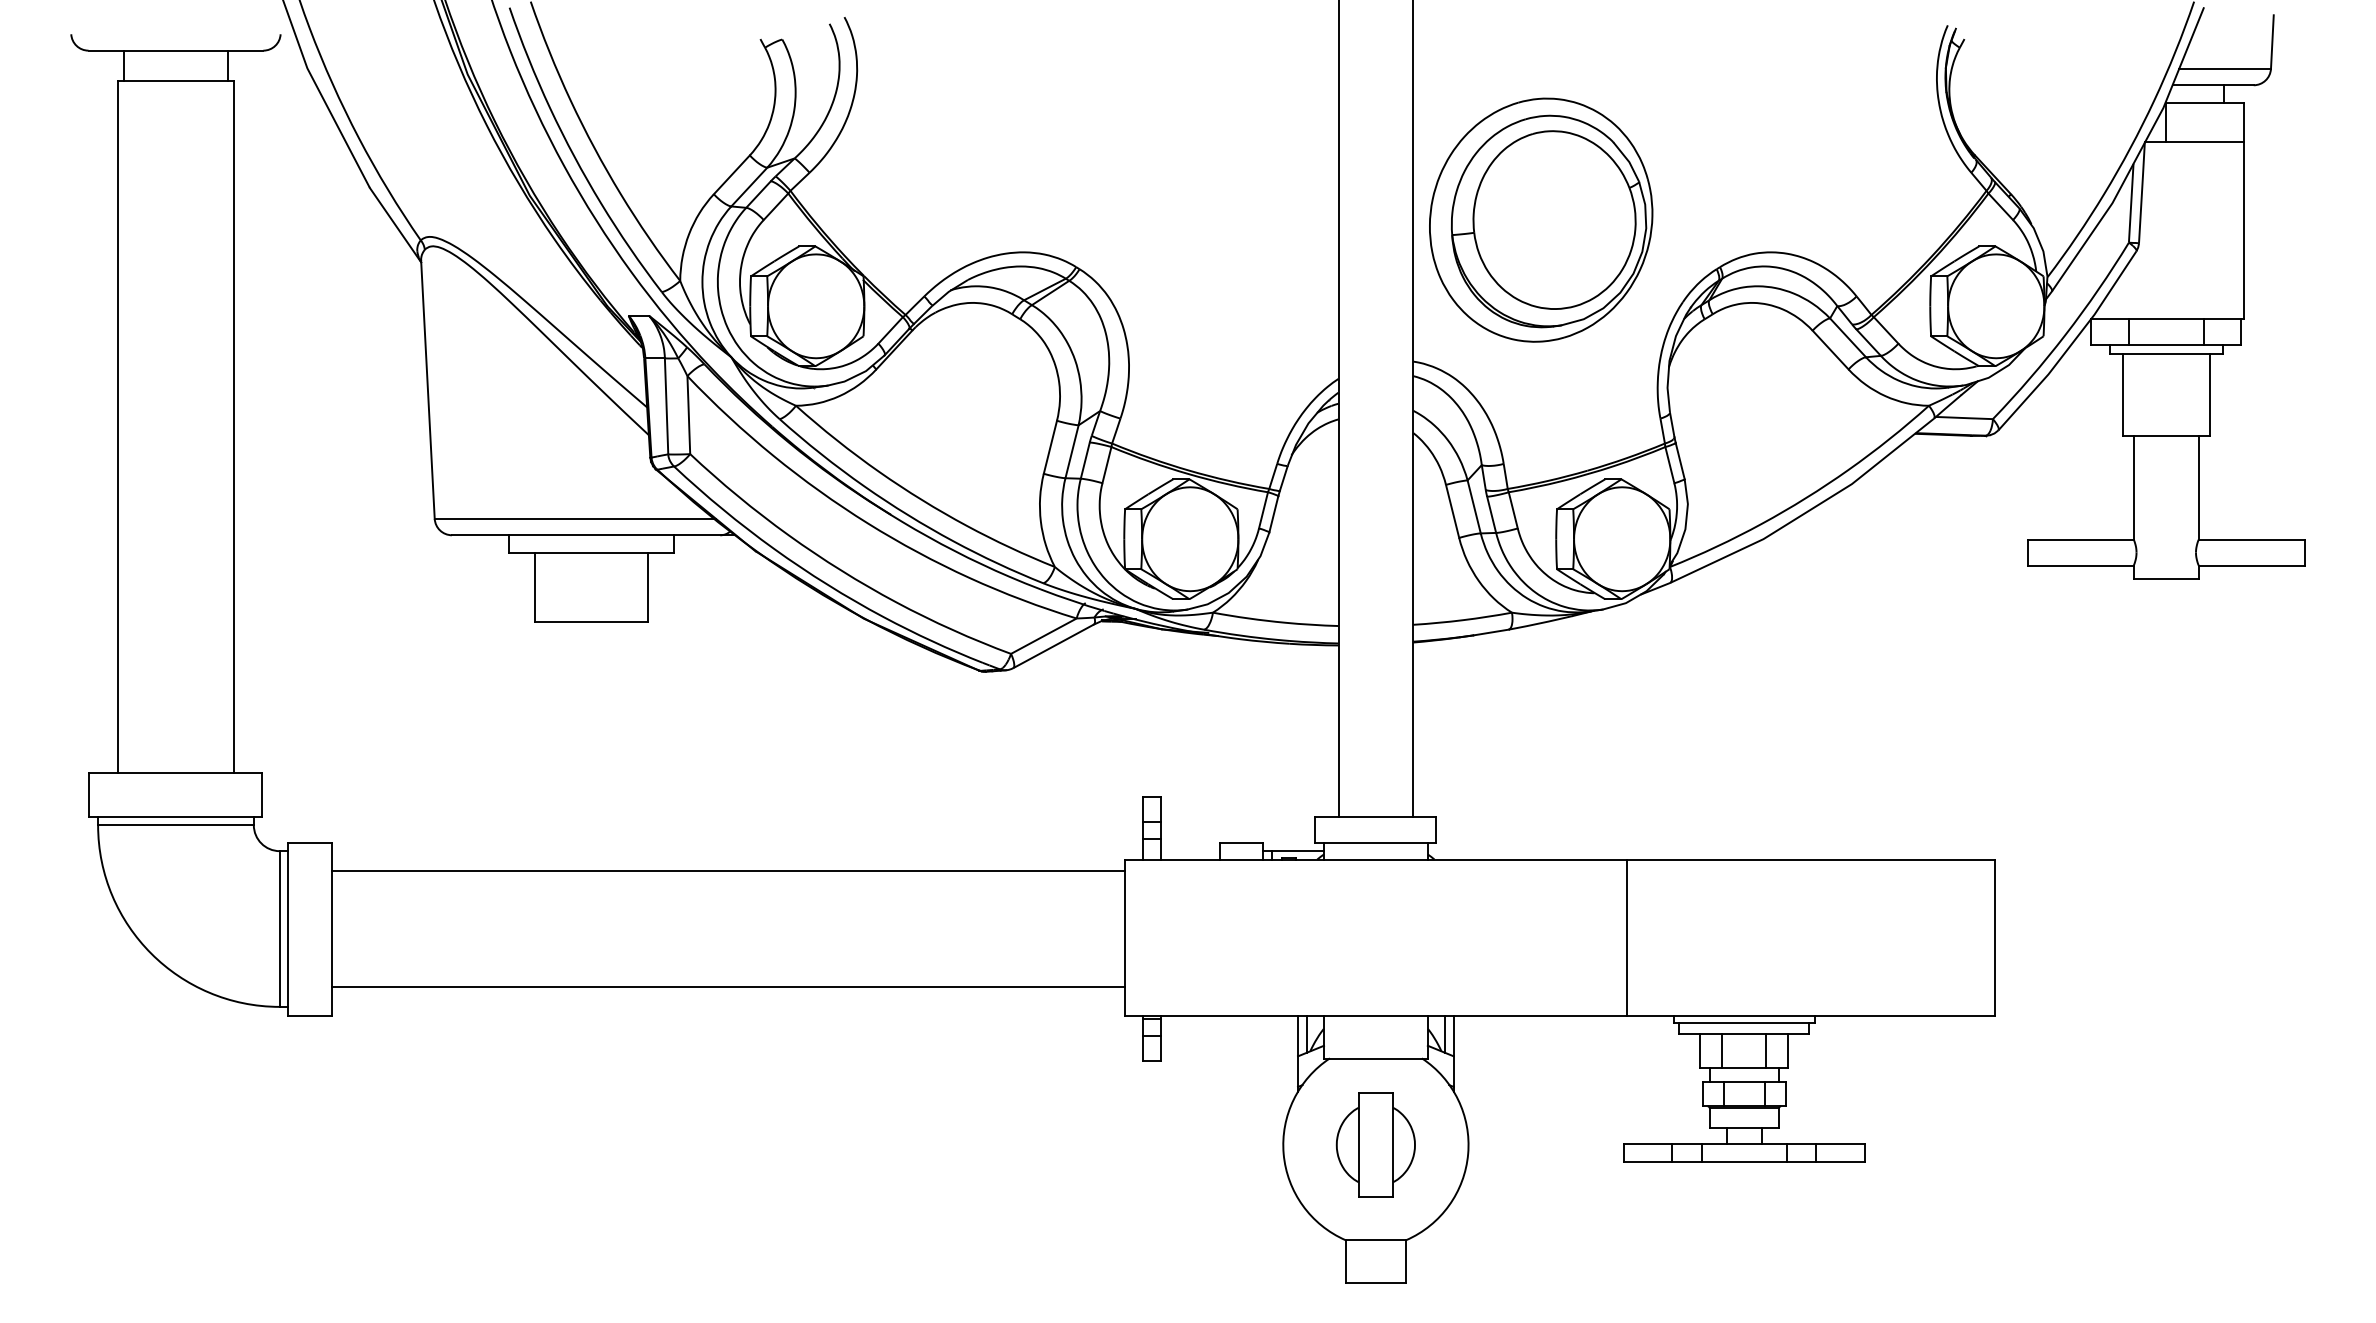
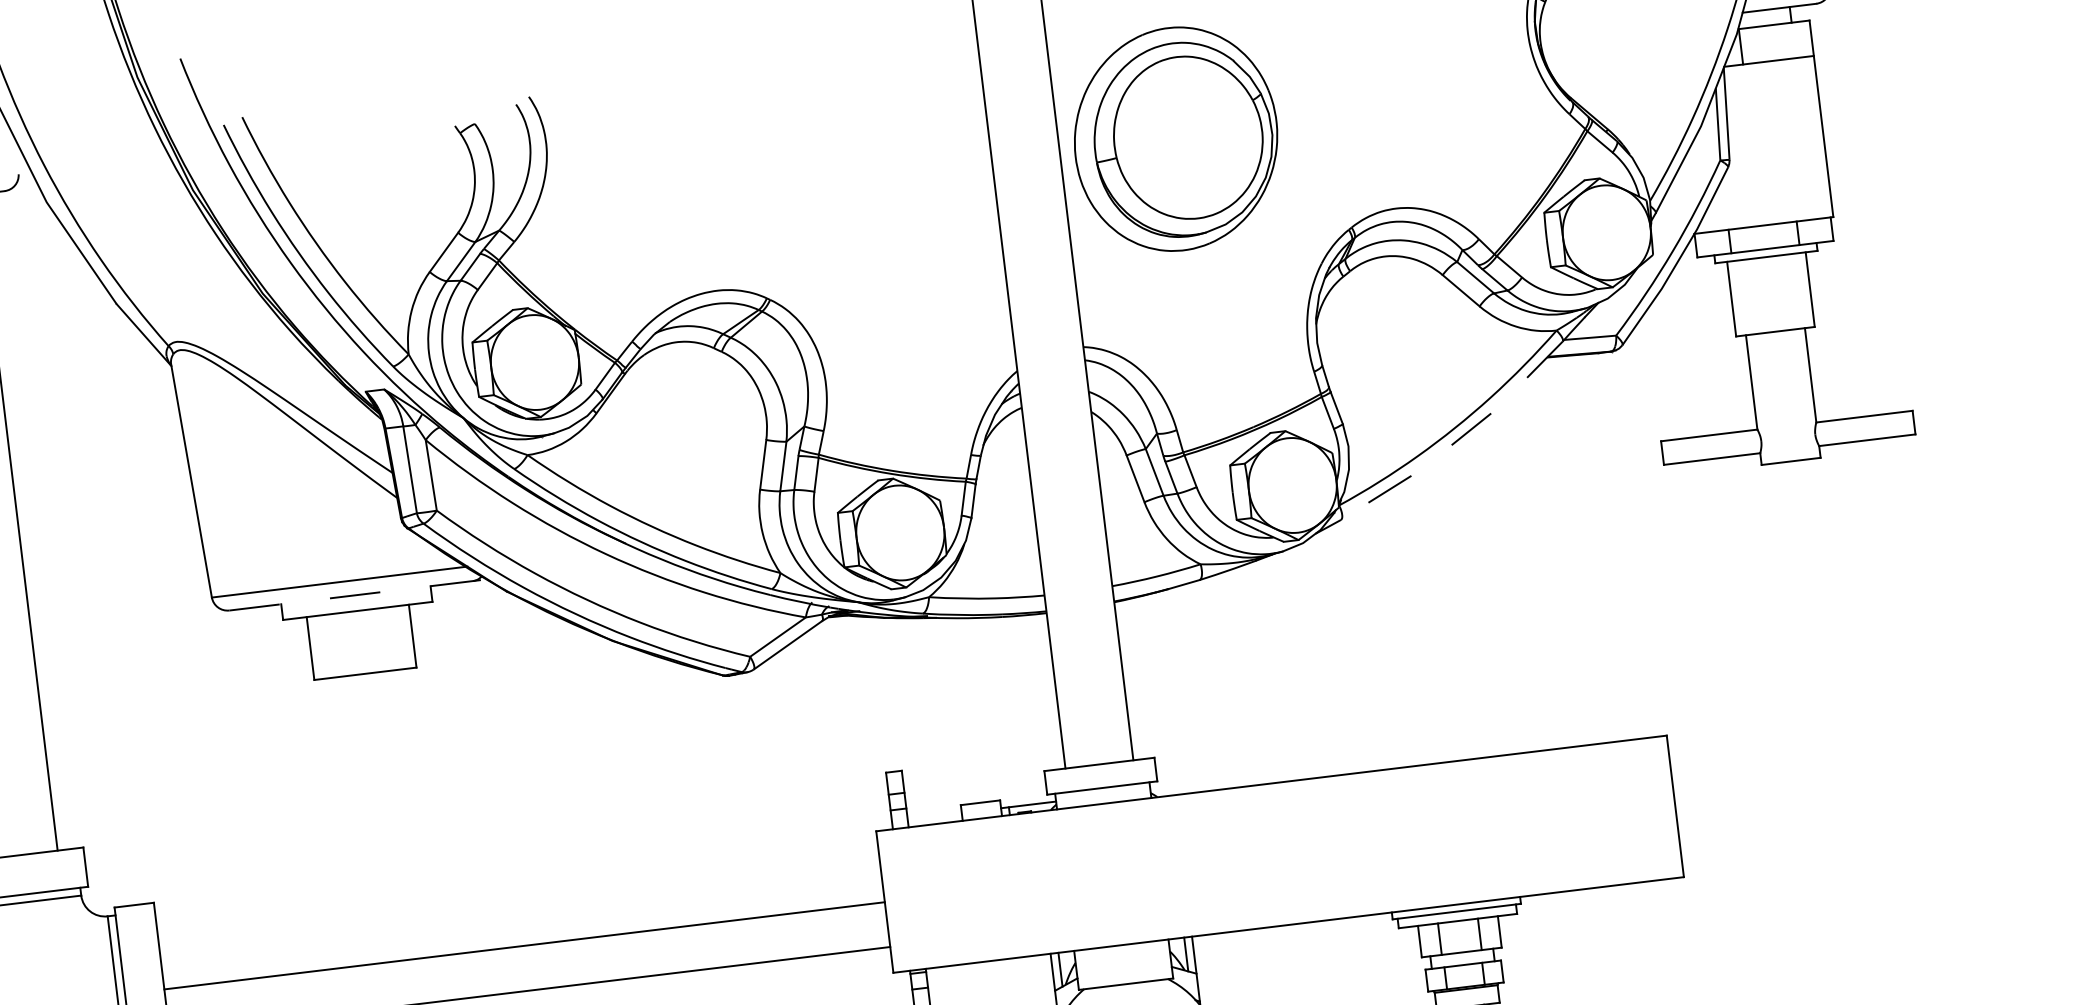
part: (1541, 219) -> (1176, 138), moved
line: (1808, 511) -> (1458, 439), solid -> dashed
line: (593, 535) -> (357, 595), solid -> dashed
line: (727, 870) -> (523, 945), moved
line: (1626, 937) -> (1340, 846), removed

